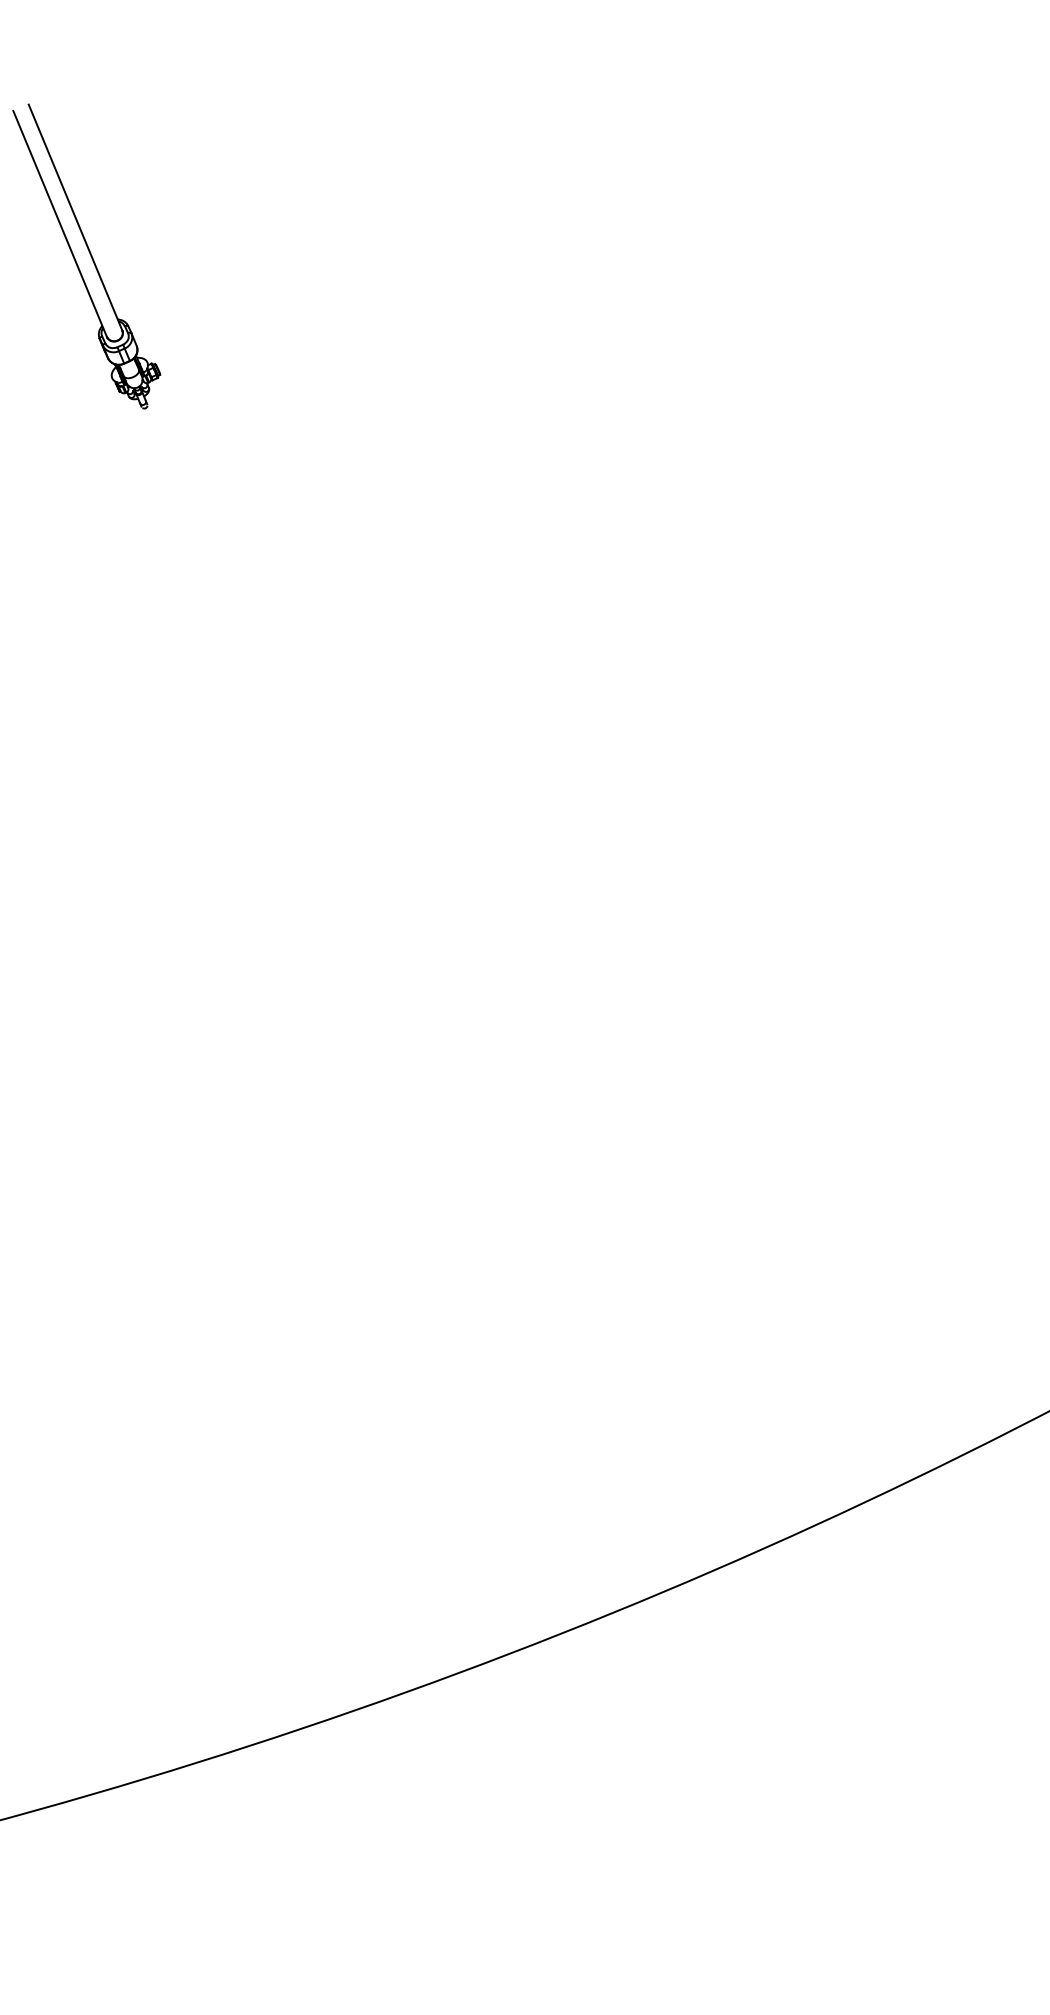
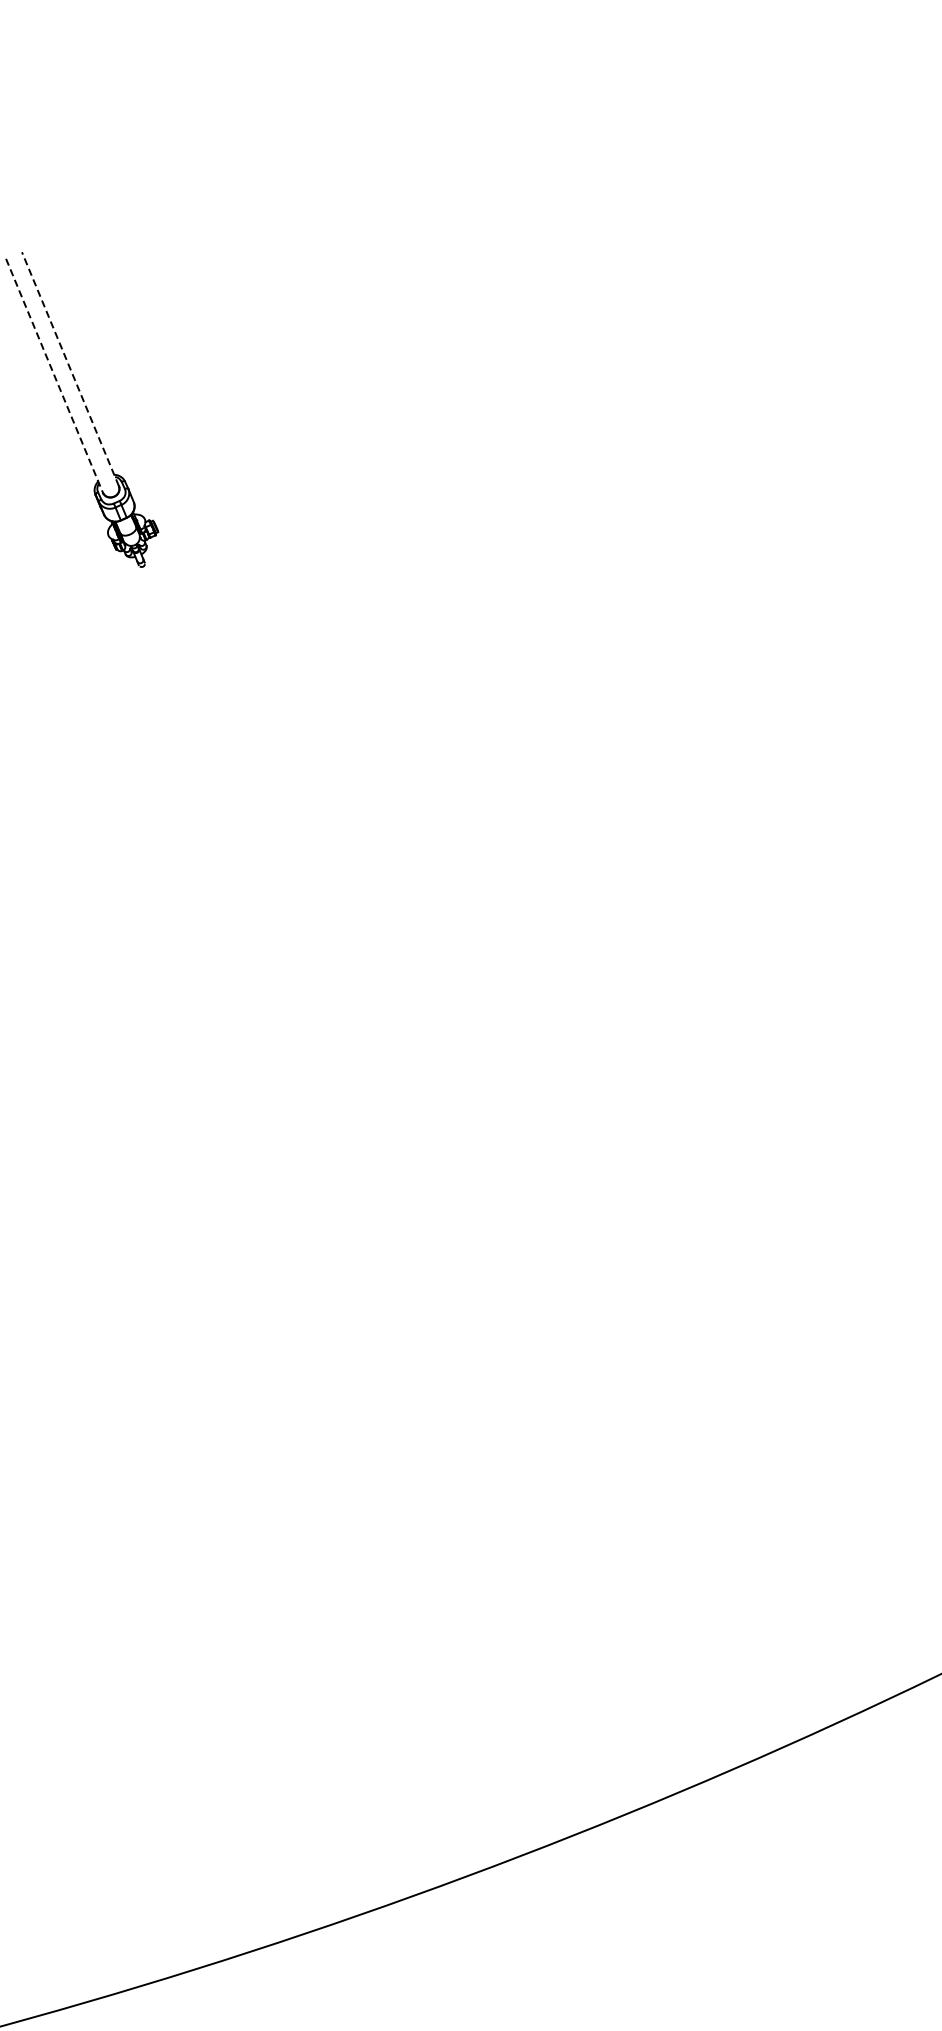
line: (75, 217) -> (70, 369), solid -> dashed
line: (60, 224) -> (54, 376), solid -> dashed

